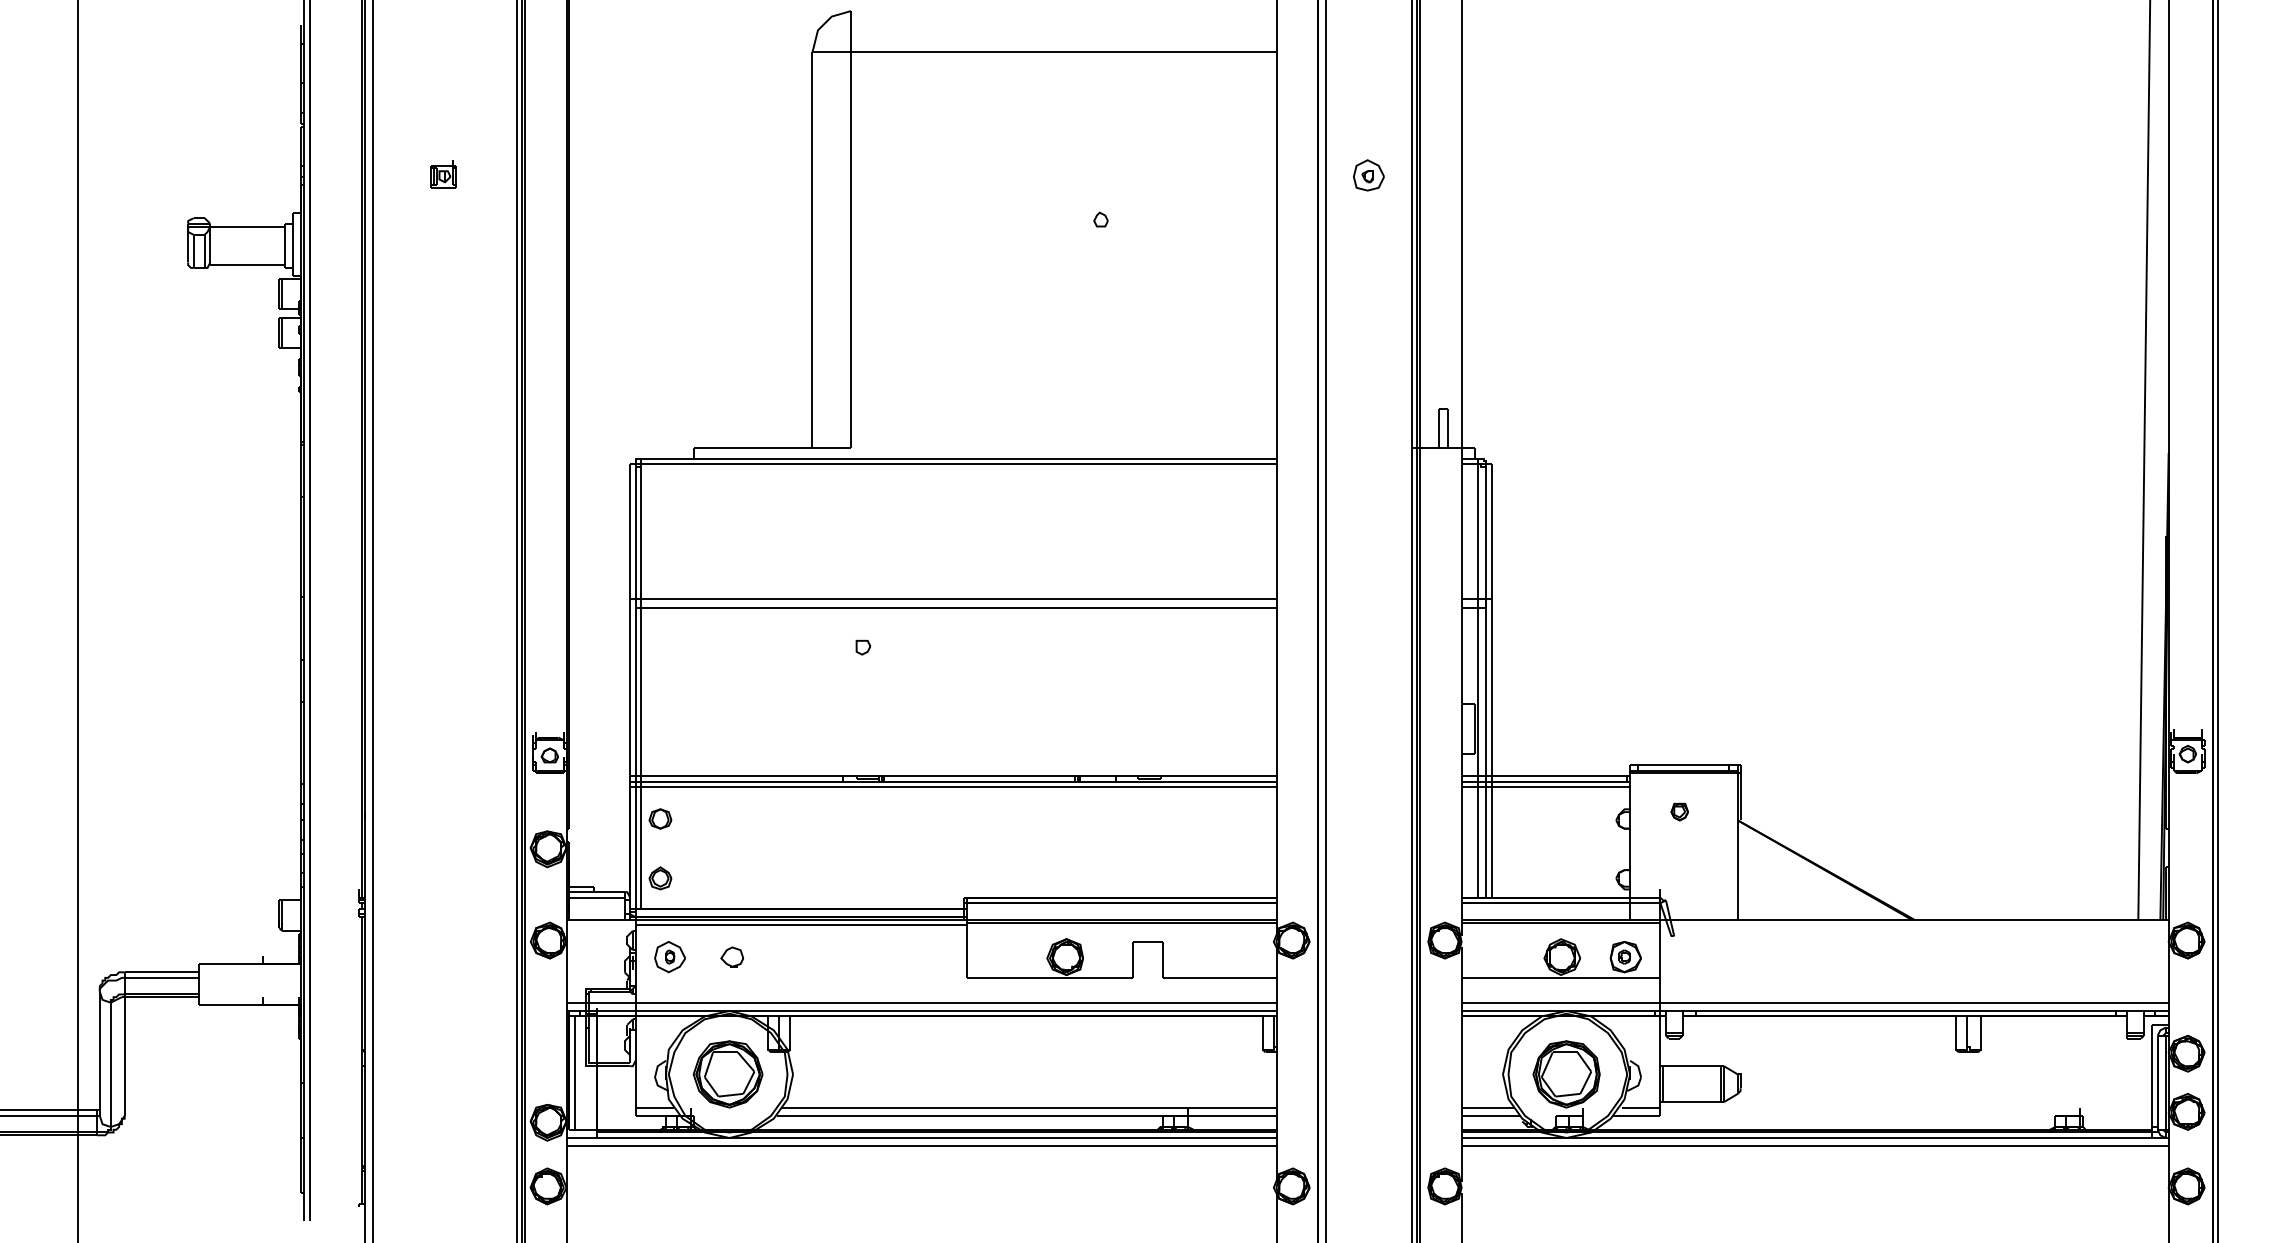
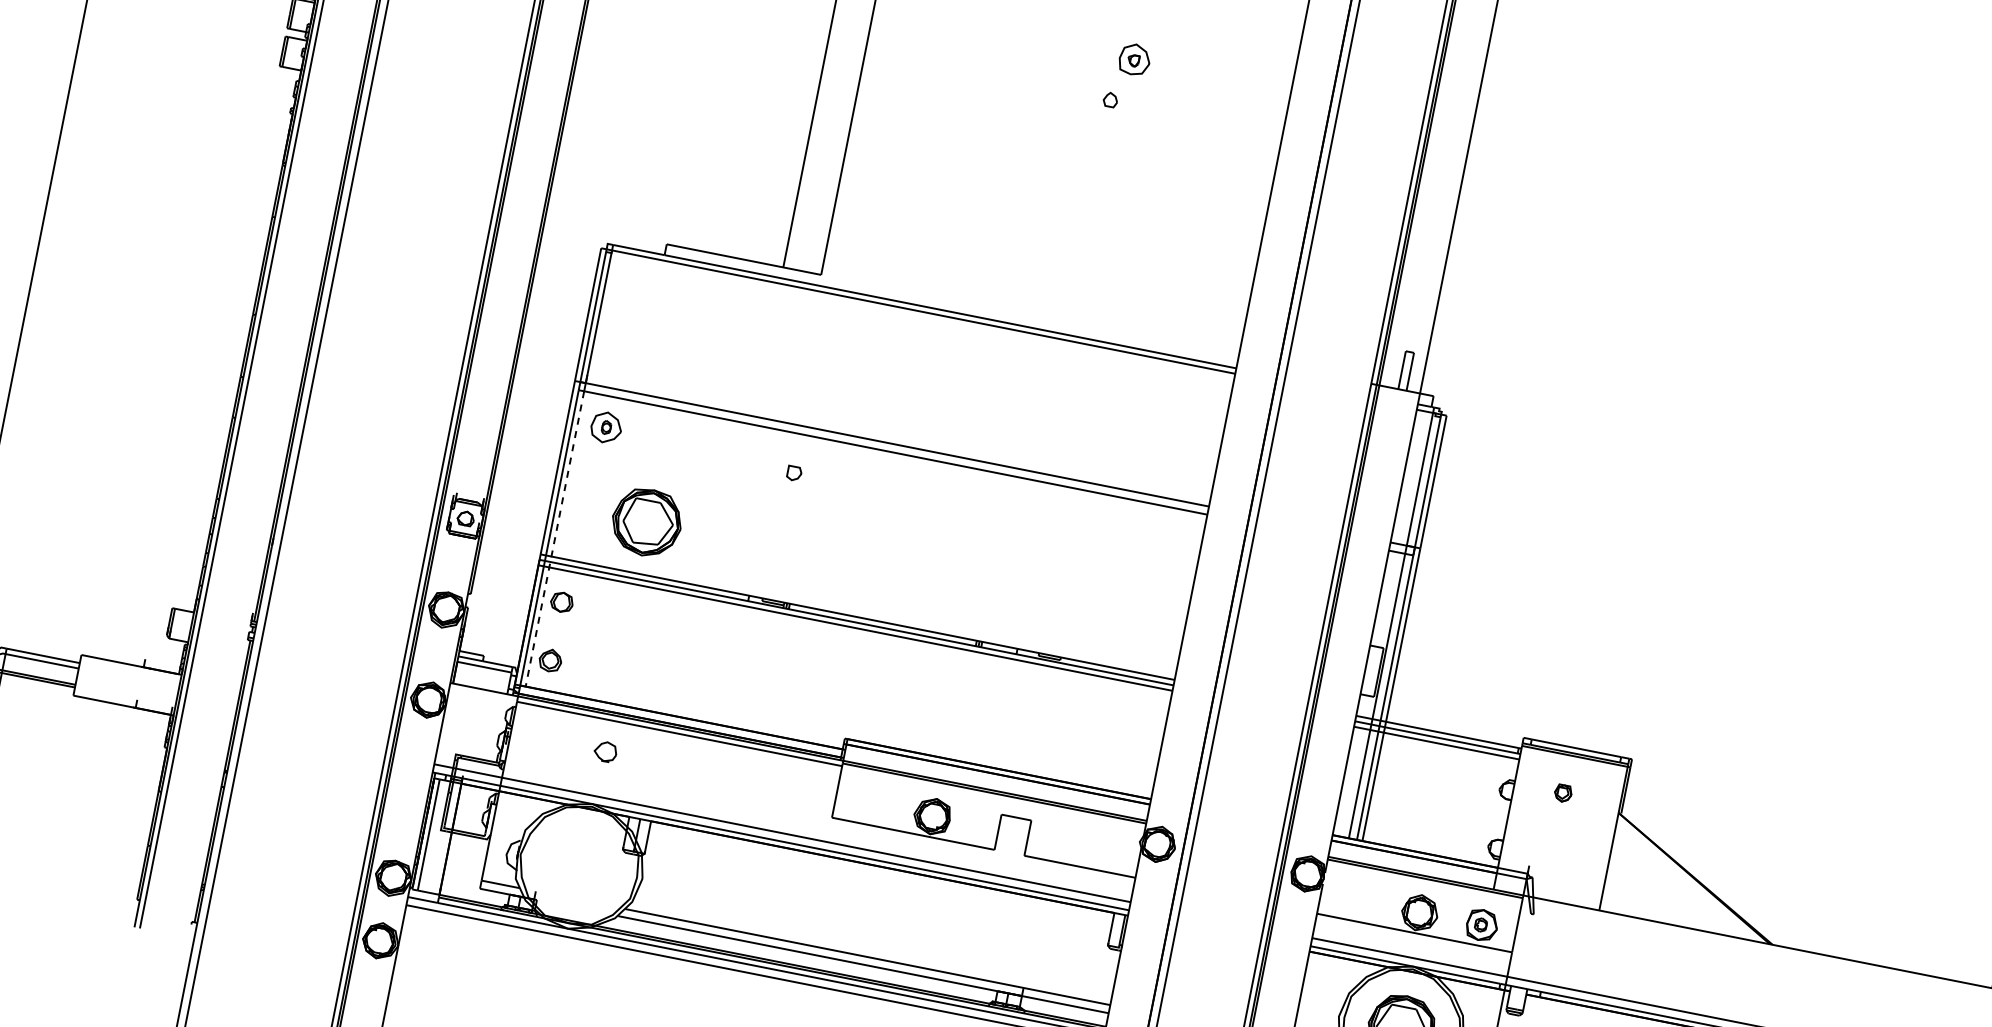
part: (1368, 175) -> (1134, 59), moved
line: (641, 758) -> (555, 539), solid -> dashed
part: (669, 957) -> (605, 427), moved
part: (727, 1074) -> (646, 522), moved

